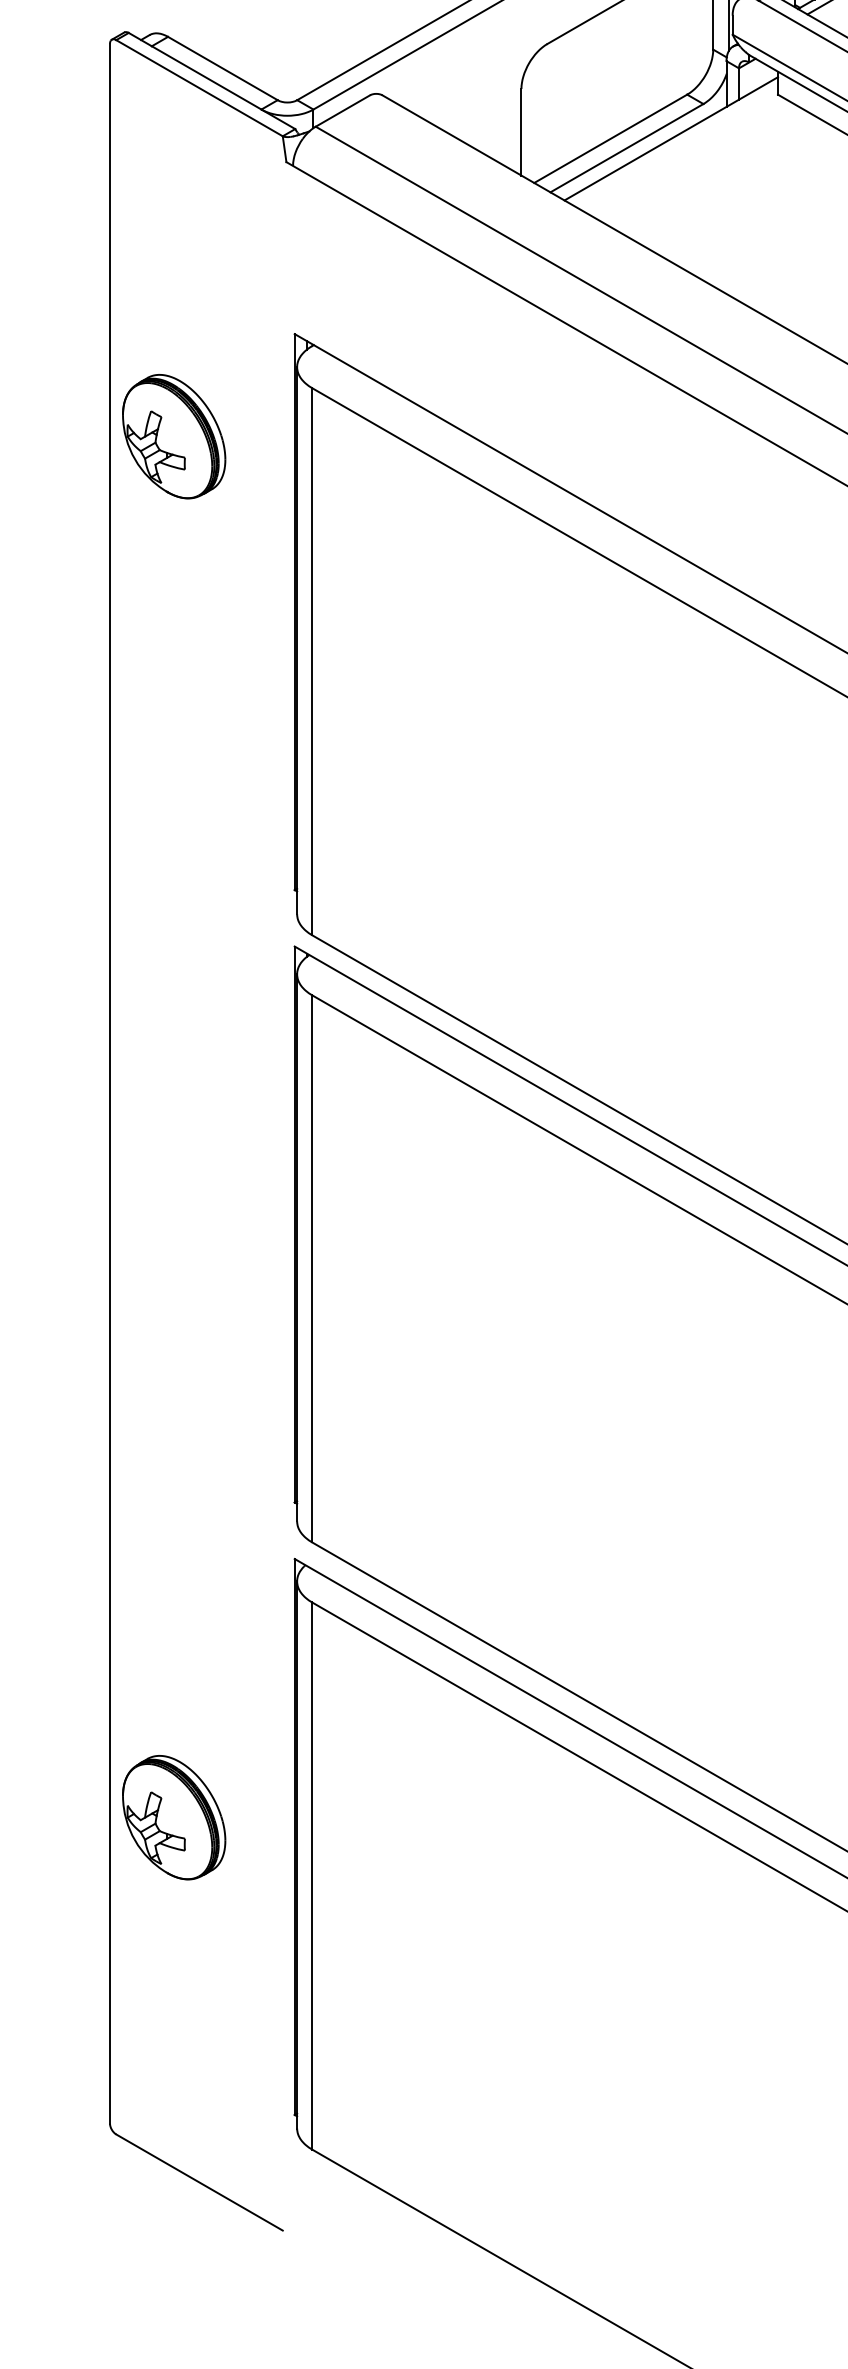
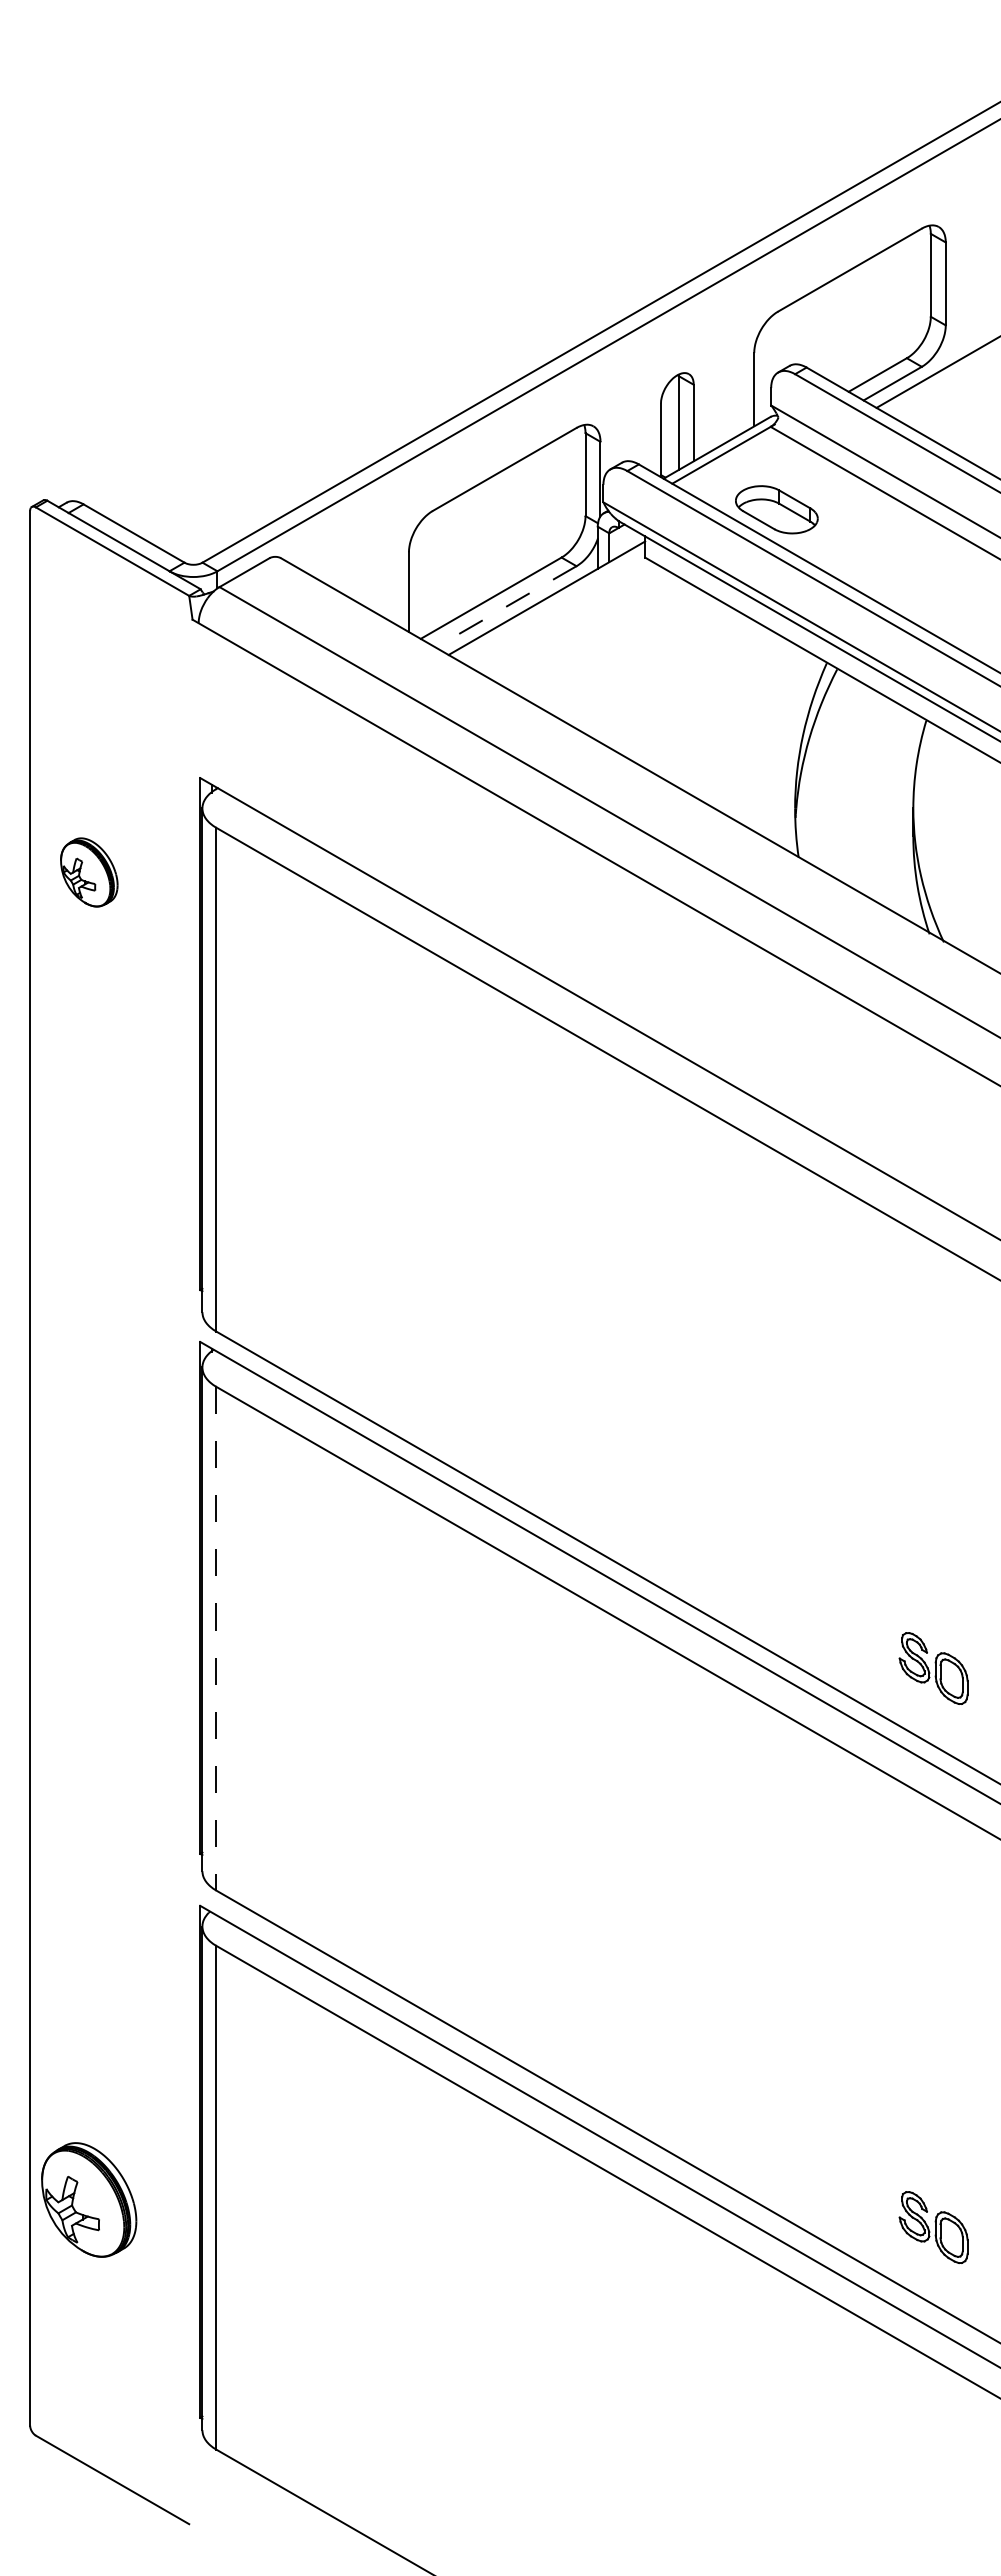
line: (626, 148) -> (505, 607), solid -> dashed
part: (174, 436) -> (89, 872), size x0.6
line: (312, 1268) -> (216, 1638), solid -> dashed
part: (174, 1817) -> (89, 2199), moved

